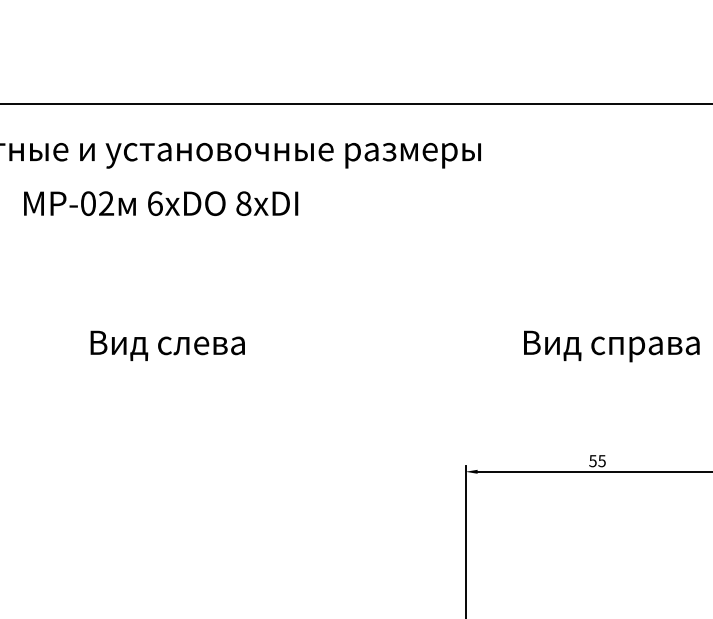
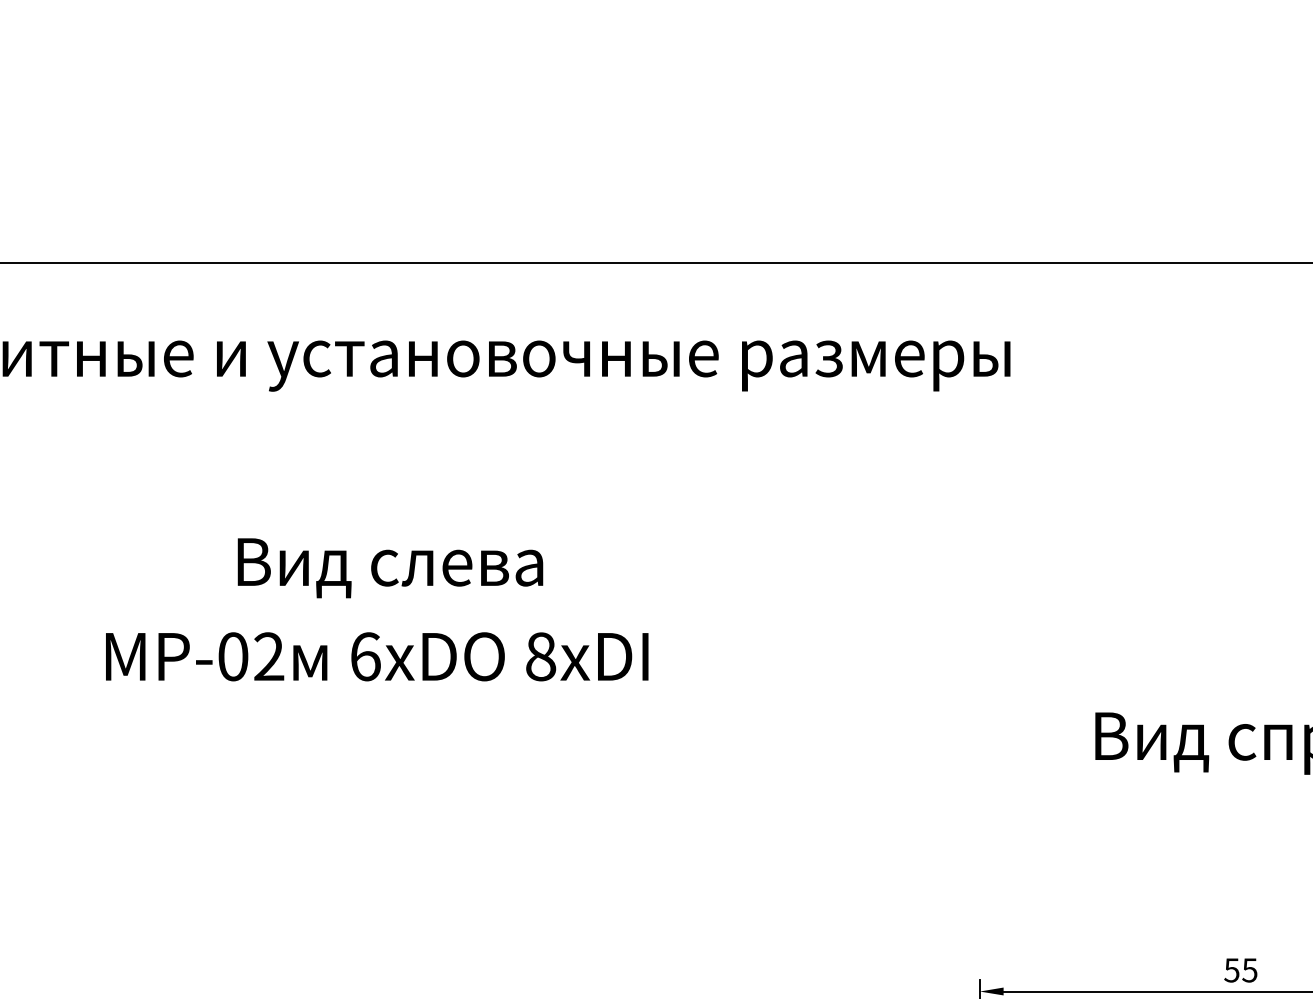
text: (161, 203) -> (377, 656), moved
text: (167, 345) -> (389, 567), moved

